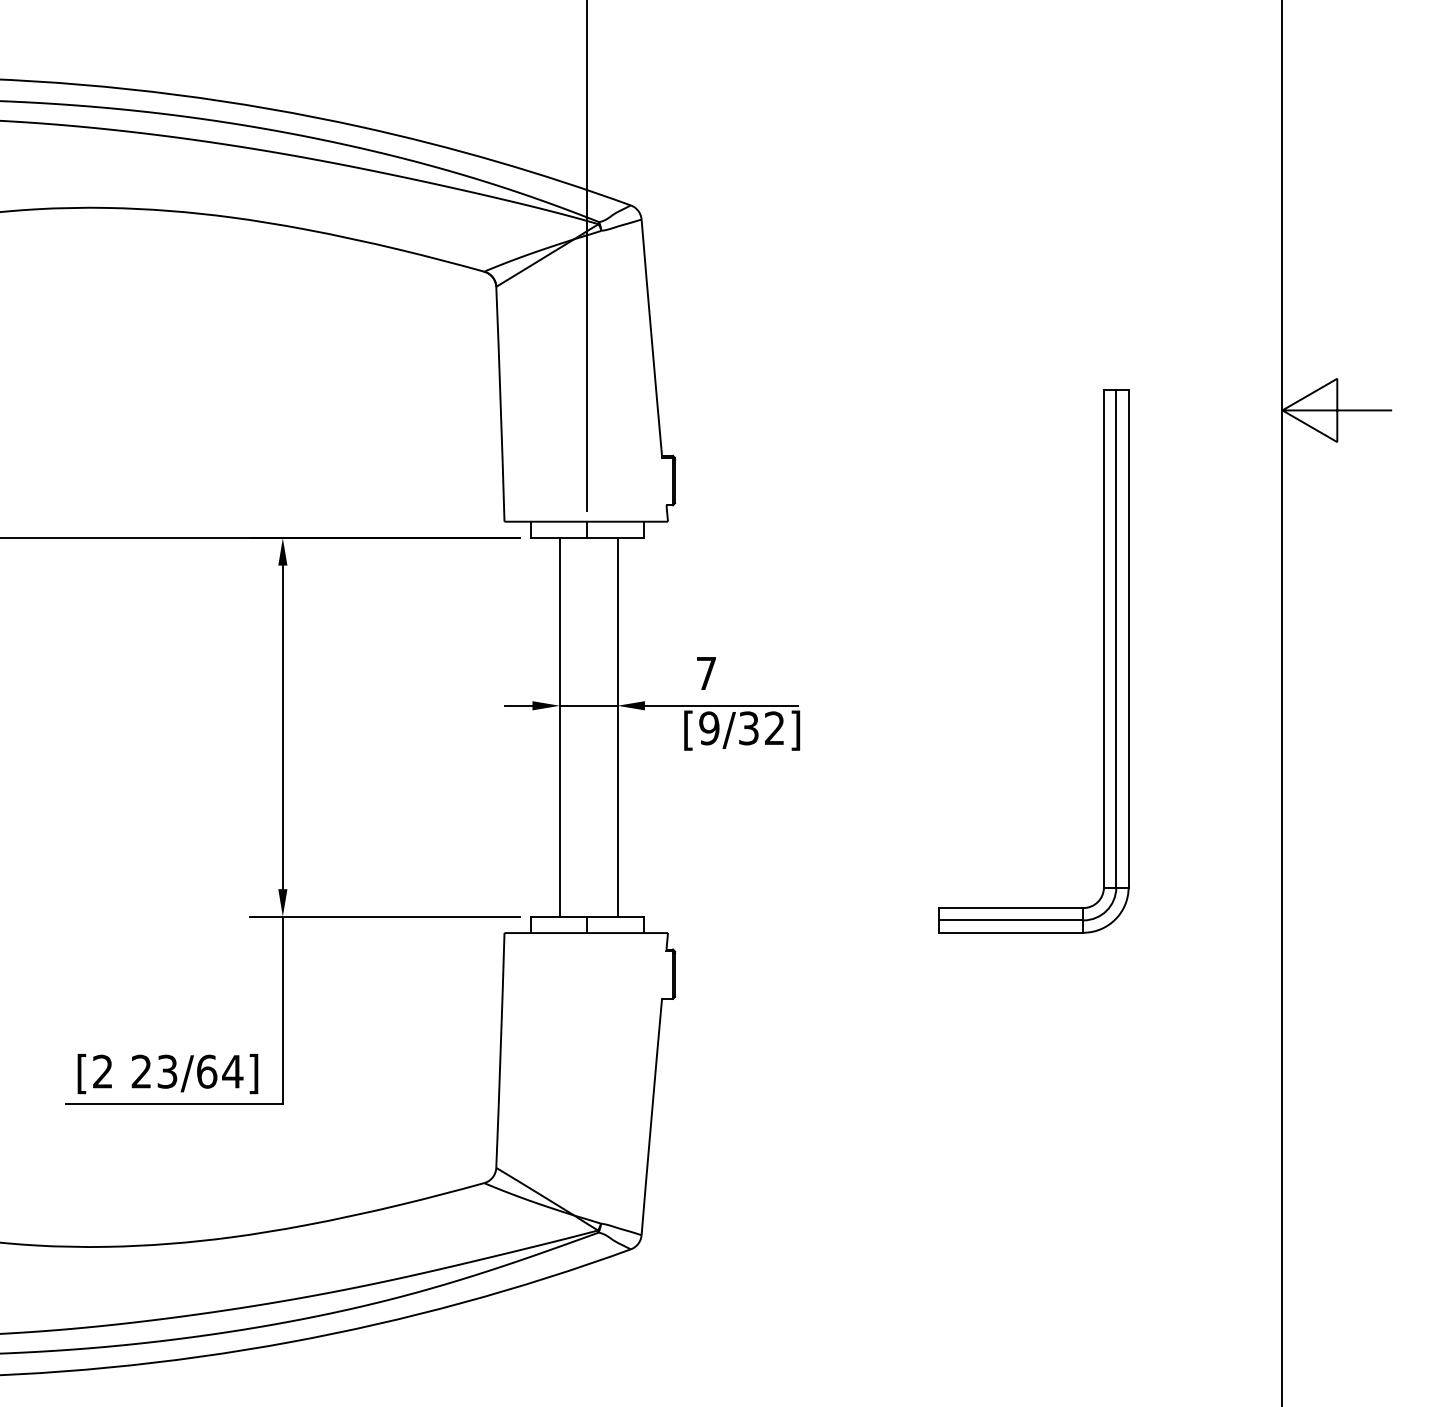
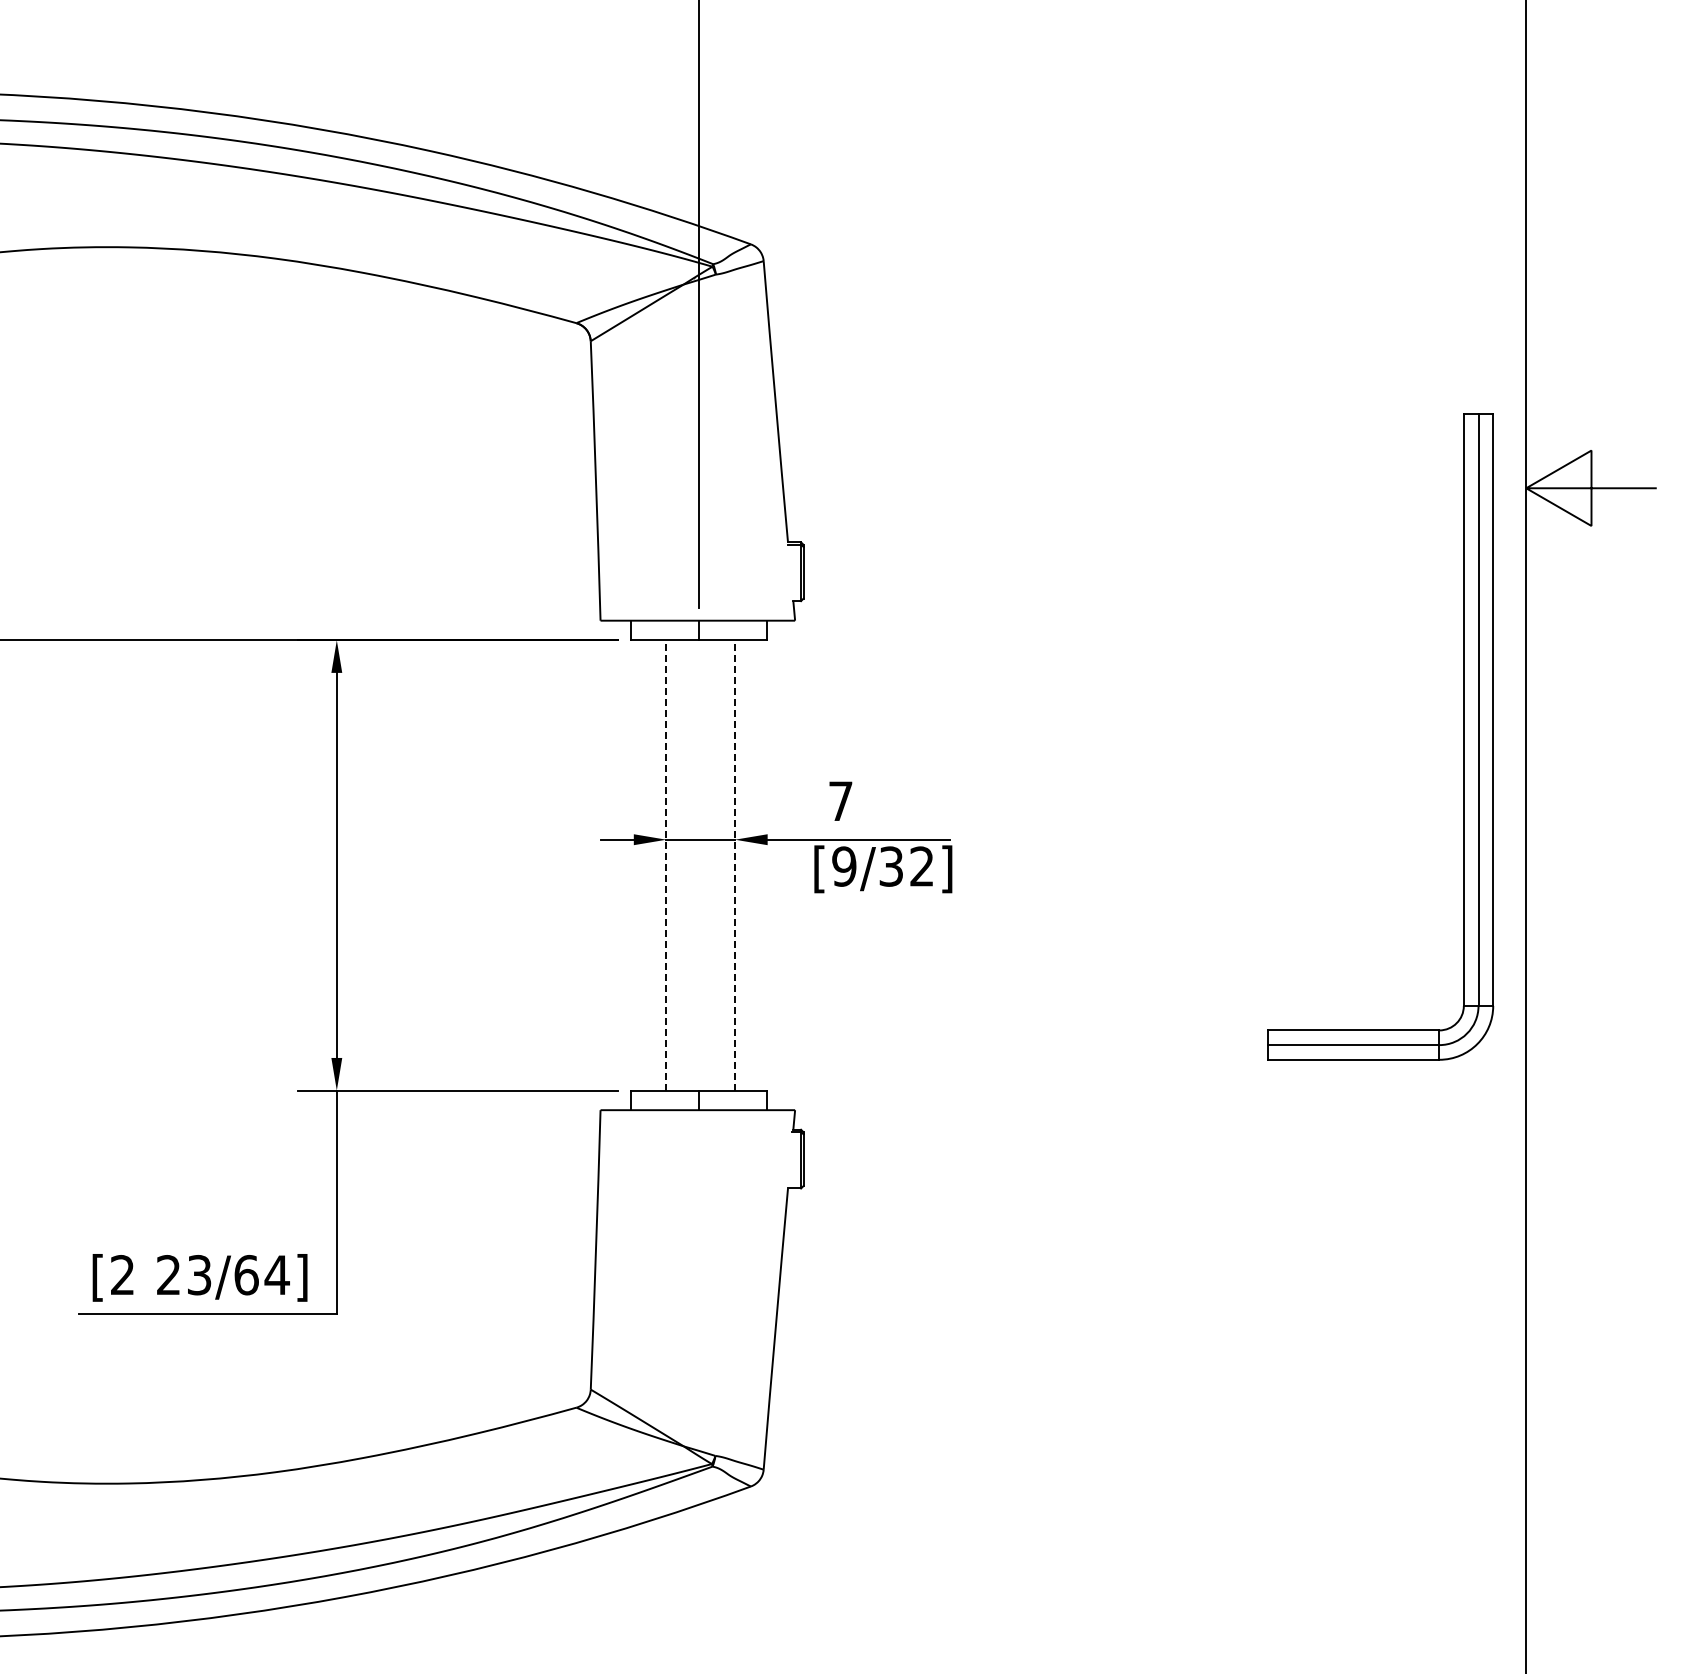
part: (1103, 661) -> (1463, 736), moved
line: (559, 726) -> (666, 864), solid -> dashed
line: (617, 726) -> (735, 864), solid -> dashed

